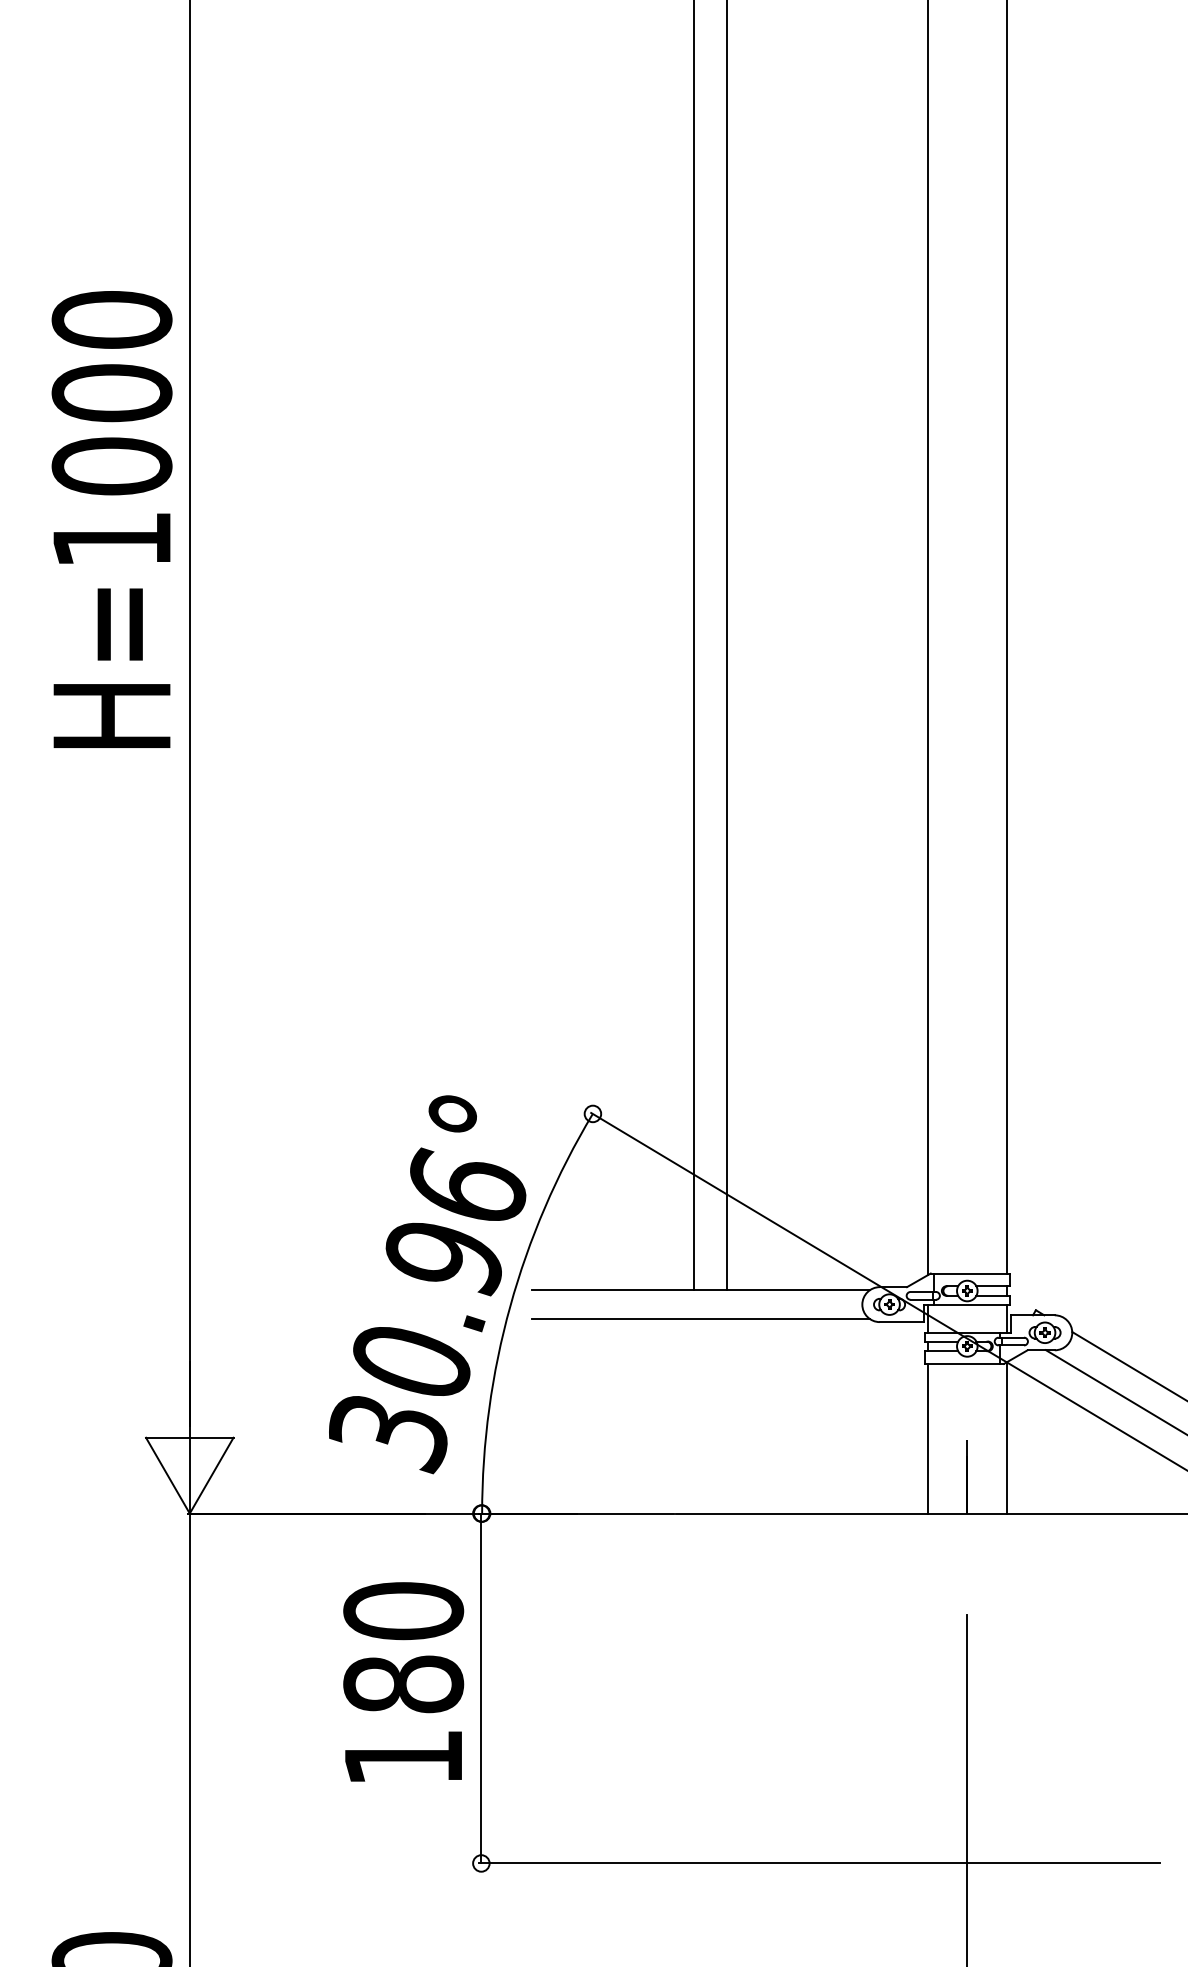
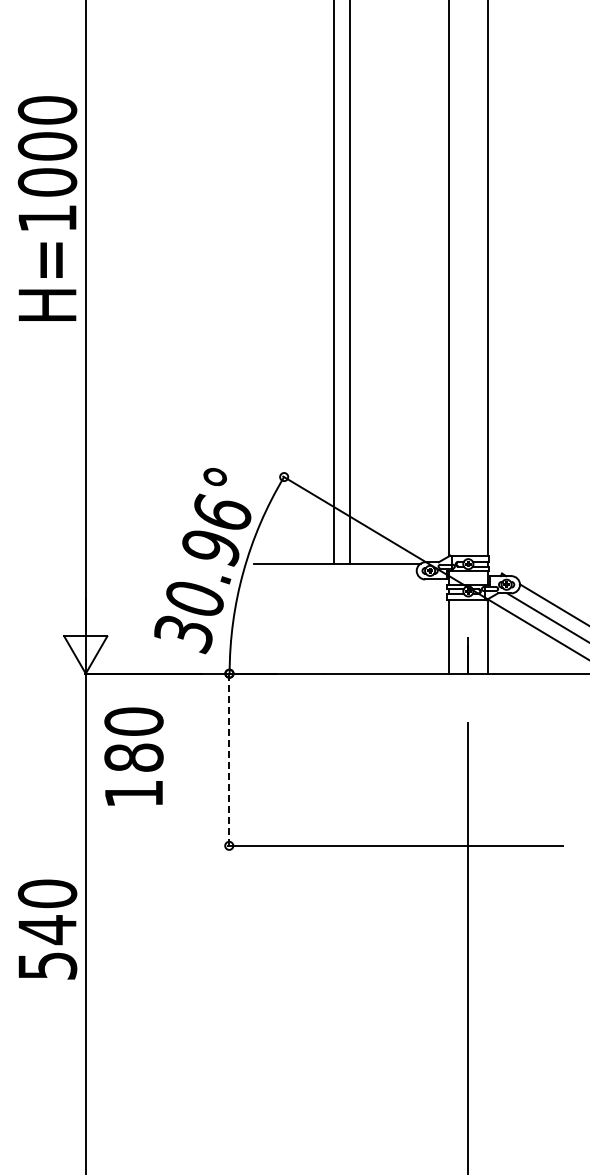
text: (111, 519) -> (47, 208), moved
line: (701, 1320) -> (337, 578), removed
text: (402, 1681) -> (133, 756), moved
line: (481, 1689) -> (229, 760), solid -> dashed

